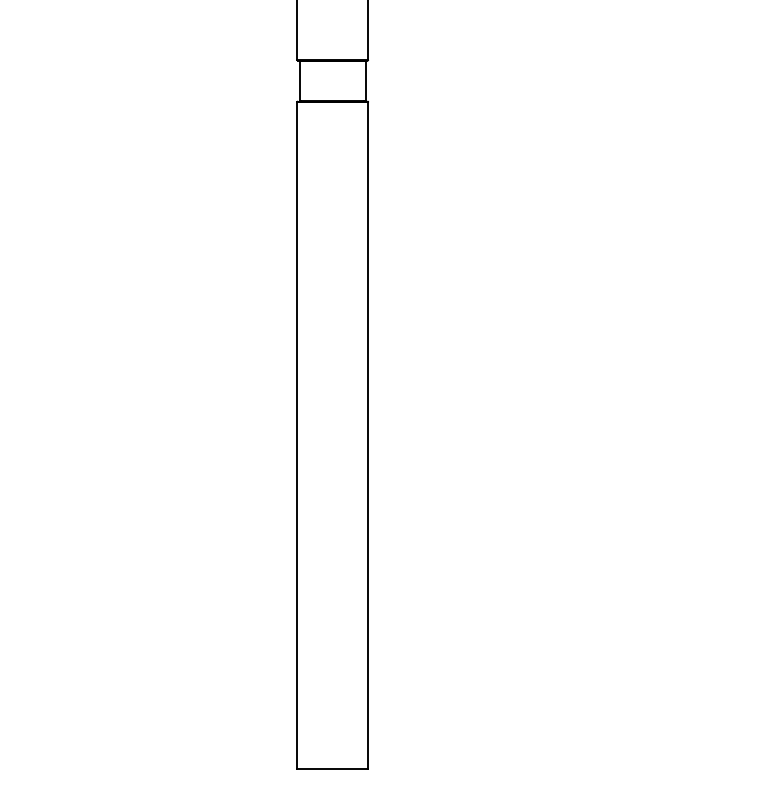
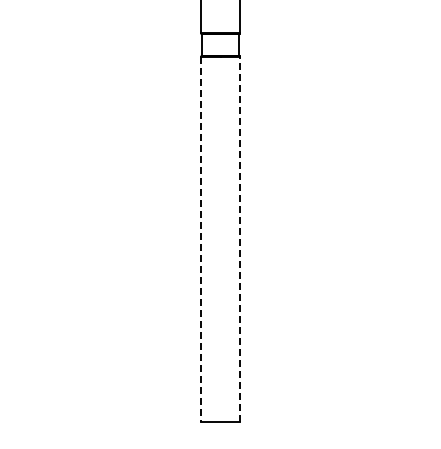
line: (298, 435) -> (201, 239), solid -> dashed
line: (367, 435) -> (239, 239), solid -> dashed

